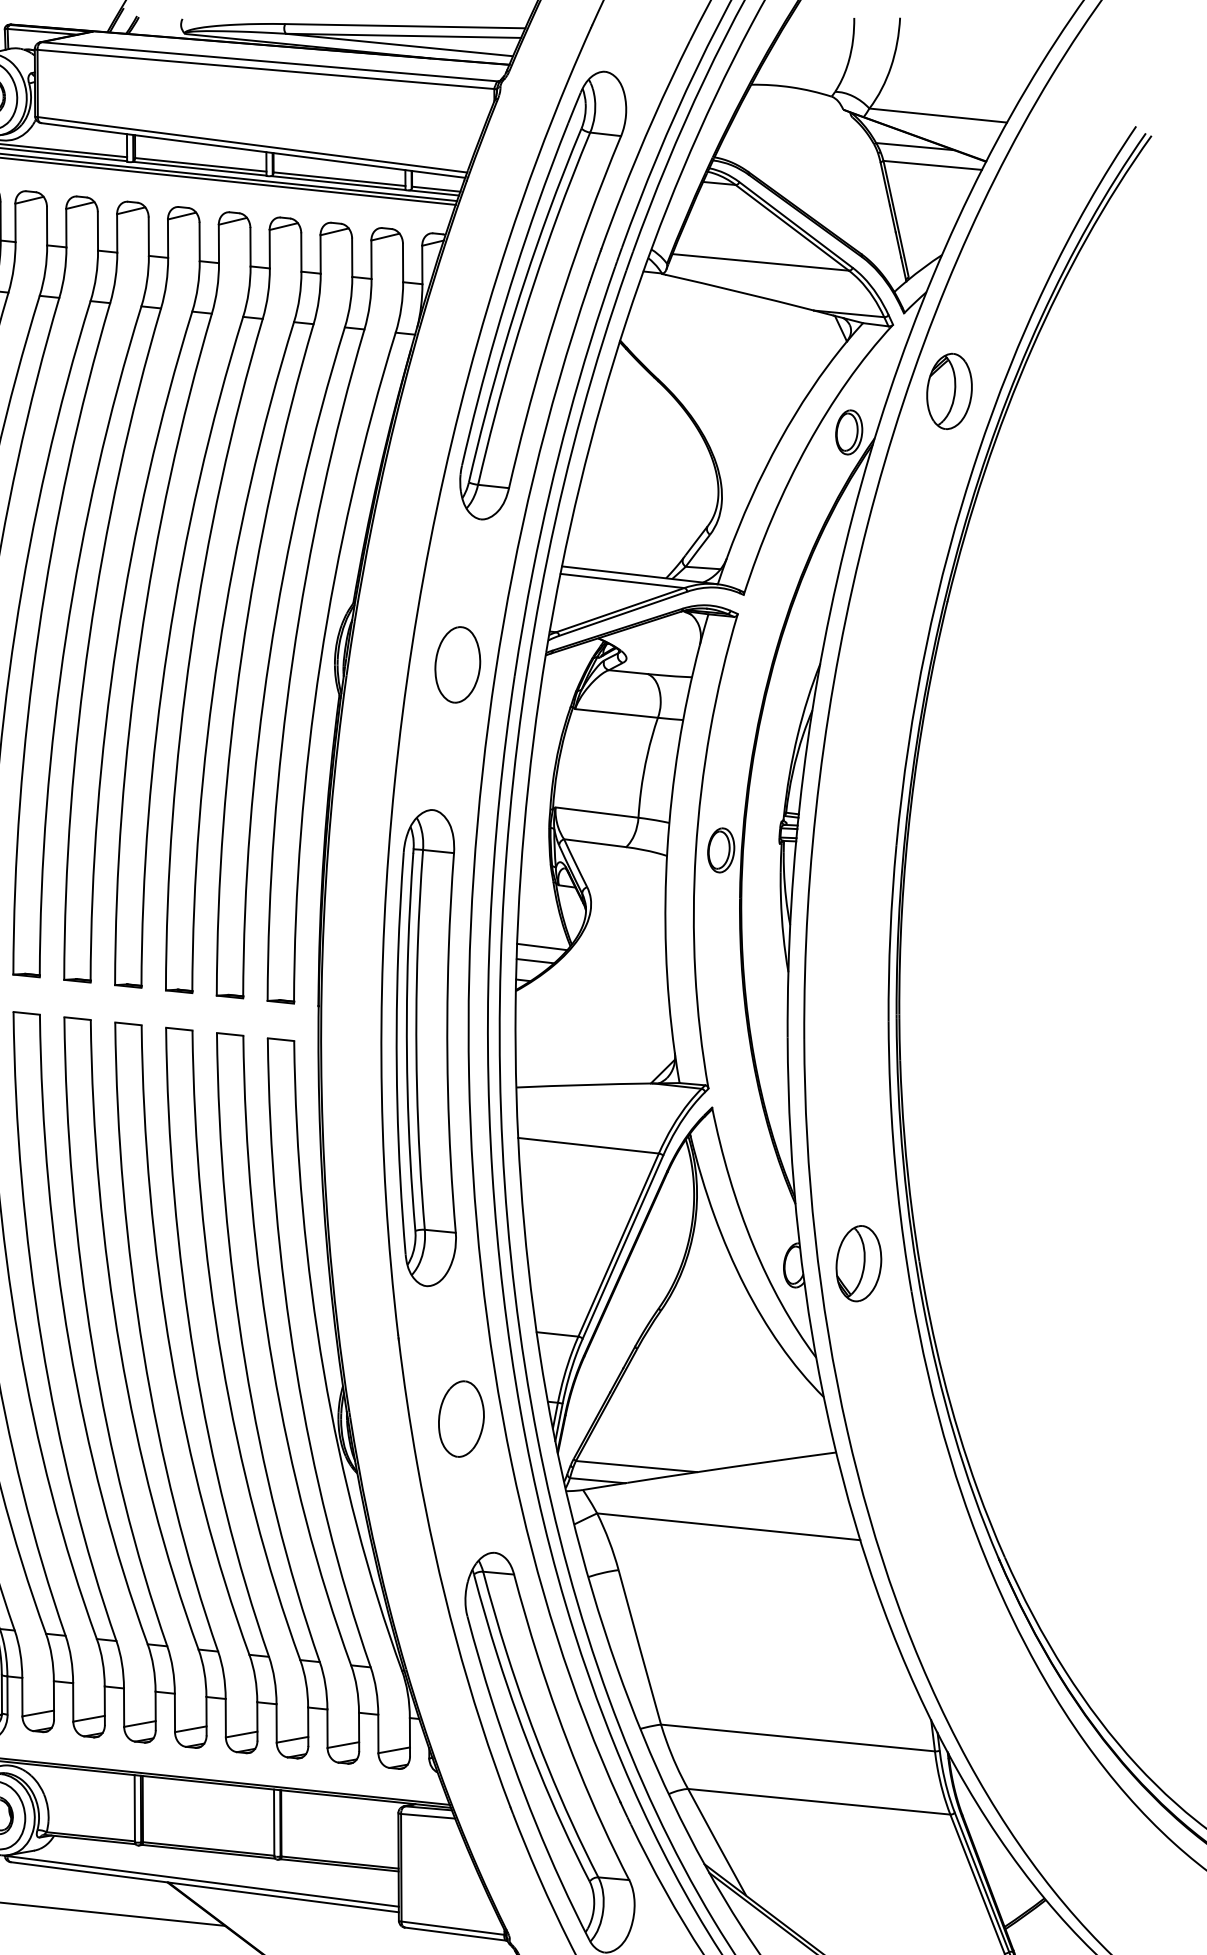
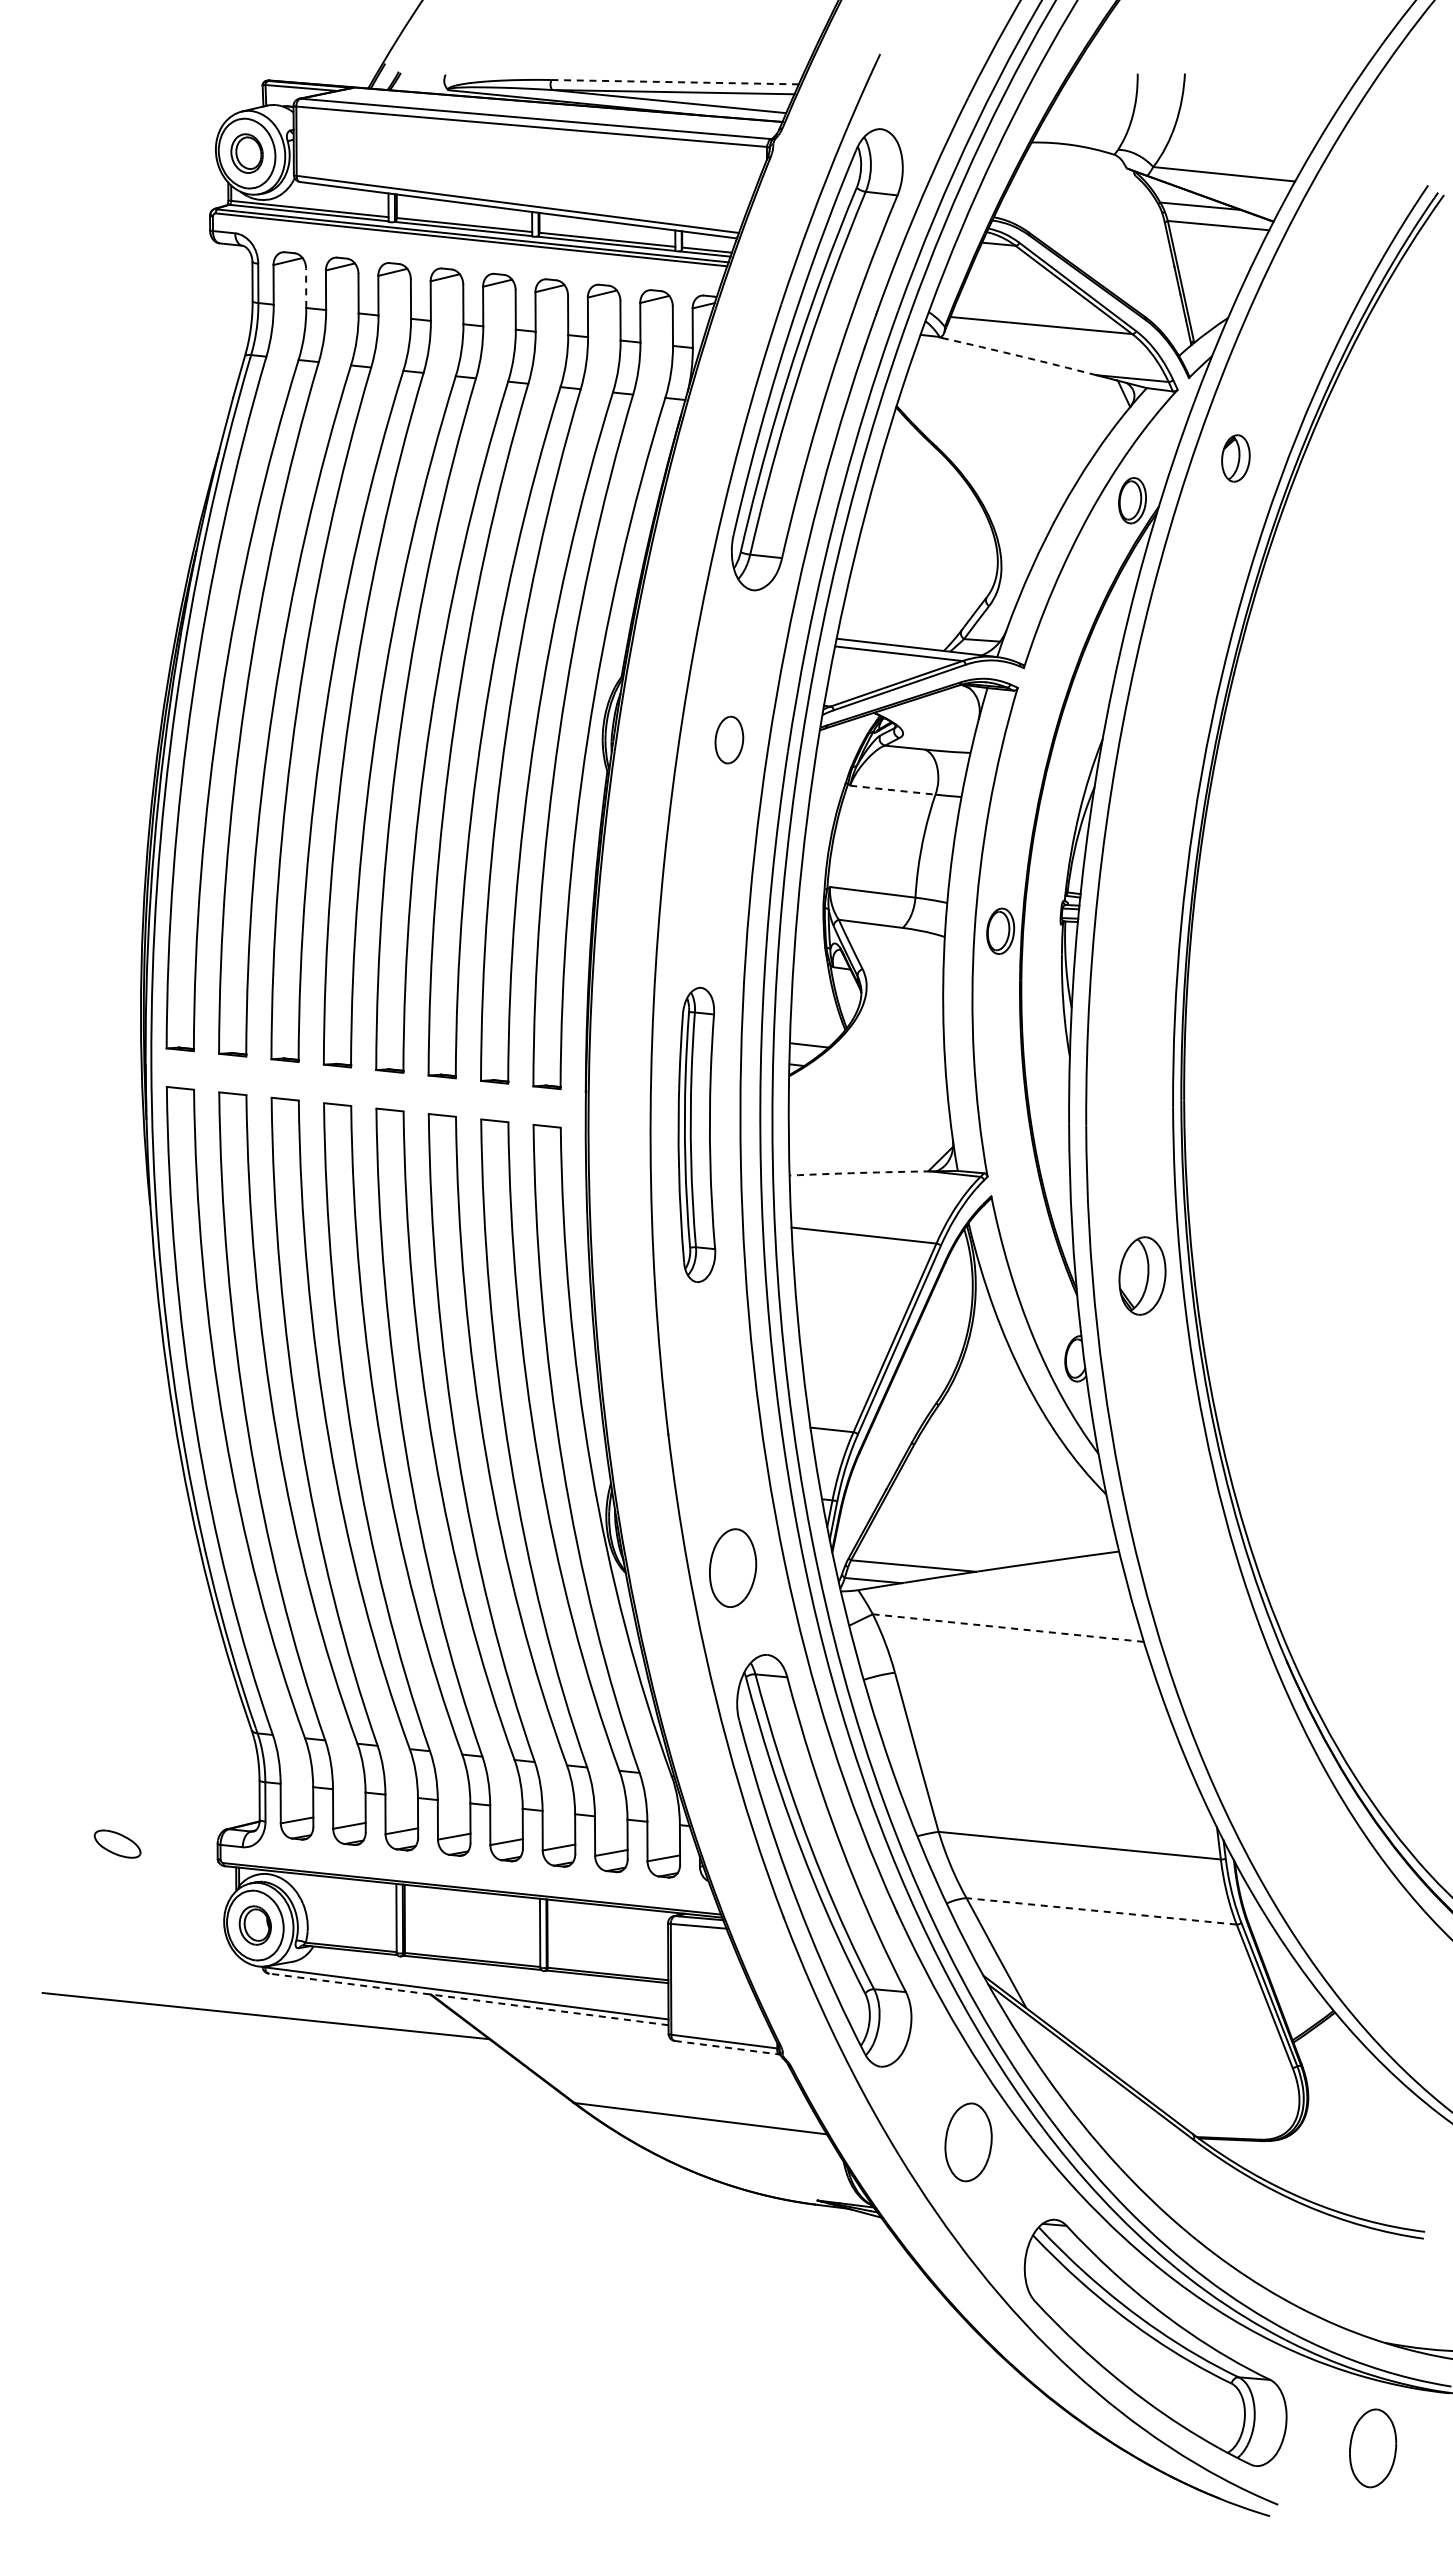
line: (405, 26) -> (675, 82), solid -> dashed
line: (47, 226) -> (306, 288), solid -> dashed
arc: (739, 292) -> (1019, 356), solid -> dashed
part: (949, 391) -> (1235, 458), size x0.6
part: (458, 664) -> (729, 739), size x0.6
line: (616, 713) -> (892, 790), solid -> dashed
line: (542, 946) -> (816, 1030), removed
part: (425, 1047) -> (696, 1134), size x0.6
arc: (585, 1084) -> (860, 1172), solid -> dashed
part: (858, 1263) -> (1142, 1275), moved
part: (461, 1418) -> (733, 1567), moved
line: (727, 1527) -> (1007, 1628), solid -> dashed
line: (819, 1801) -> (1101, 1911), solid -> dashed
line: (204, 1887) -> (468, 1999), solid -> dashed
line: (456, 1933) -> (727, 2047), solid -> dashed

